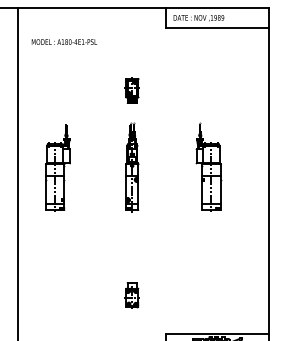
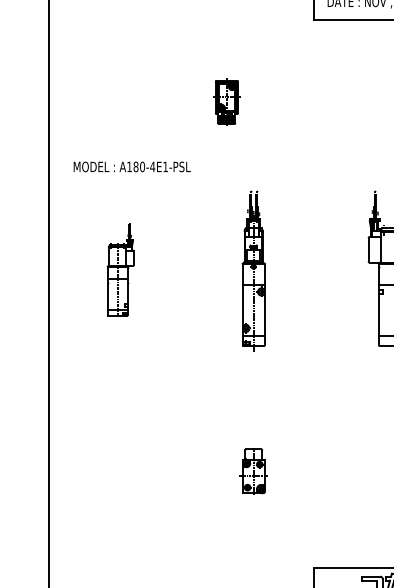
text: (64, 41) -> (132, 165), moved
part: (131, 90) -> (225, 101), moved
part: (57, 167) -> (119, 269), size x0.6
part: (131, 295) -> (252, 472), moved

